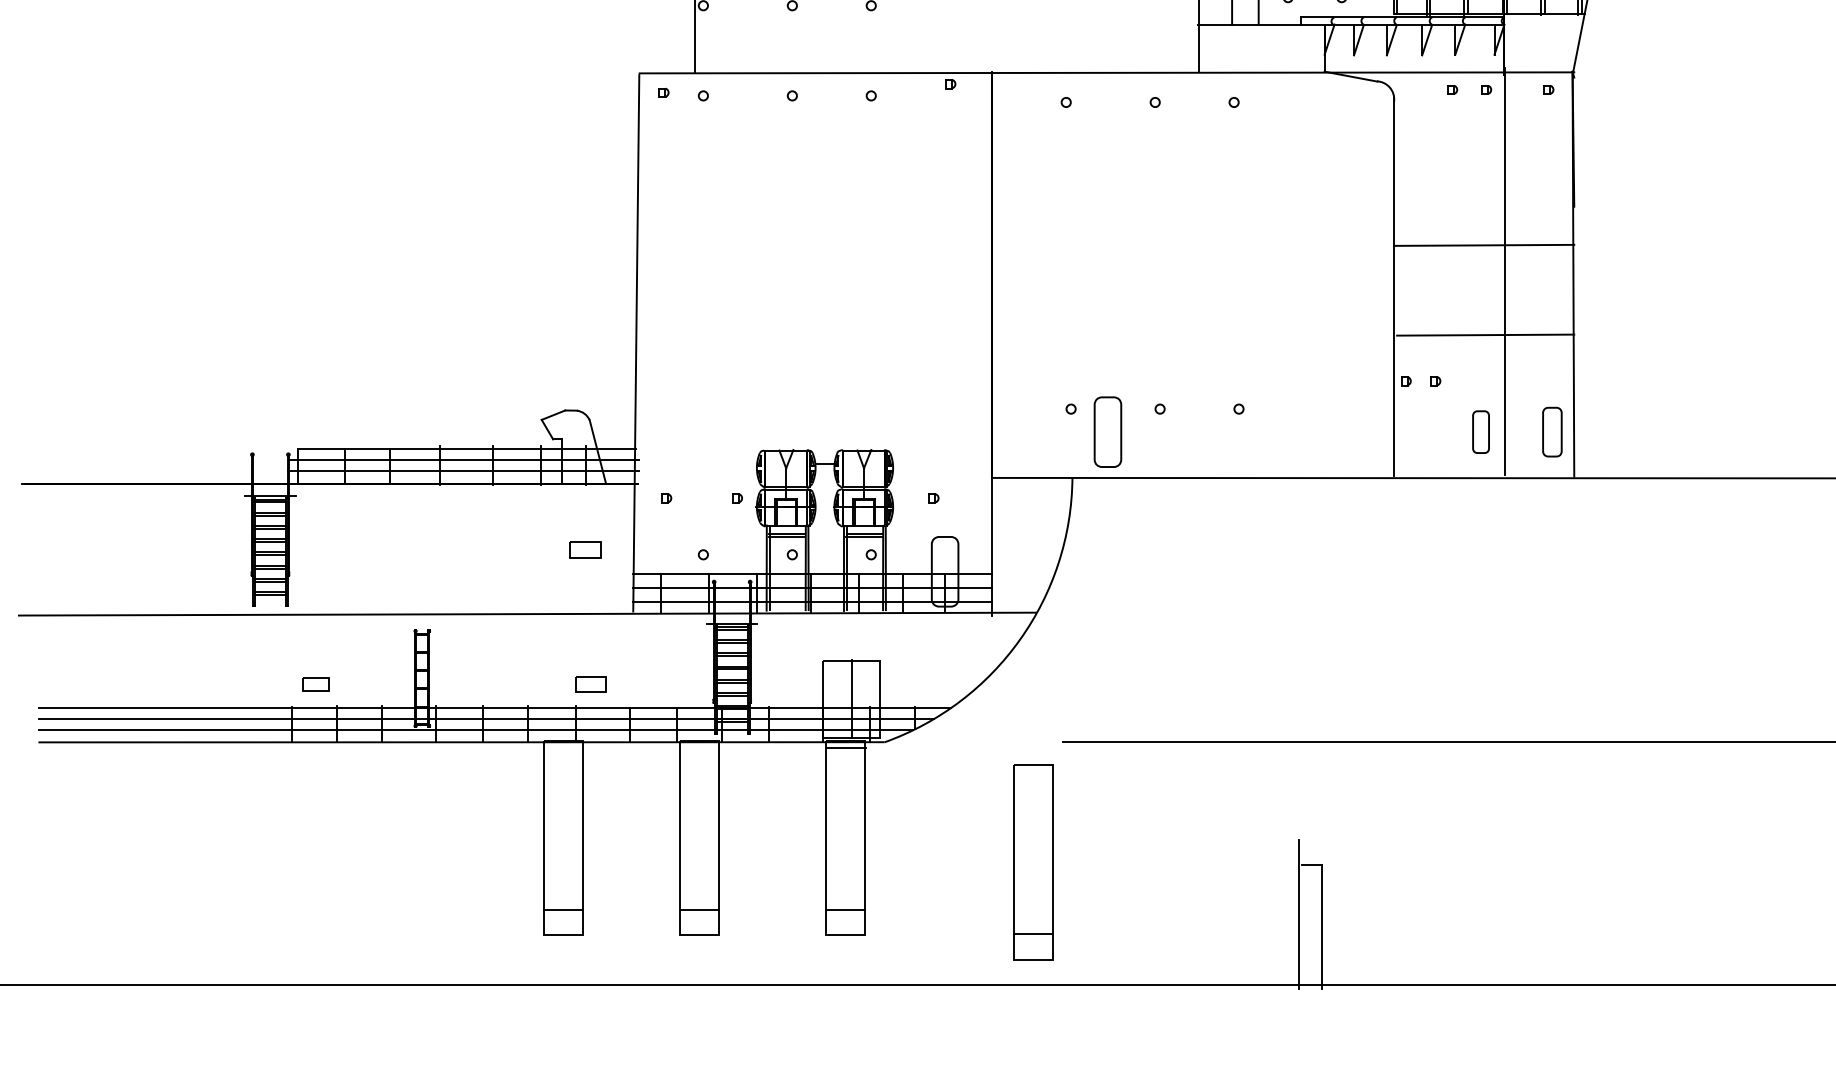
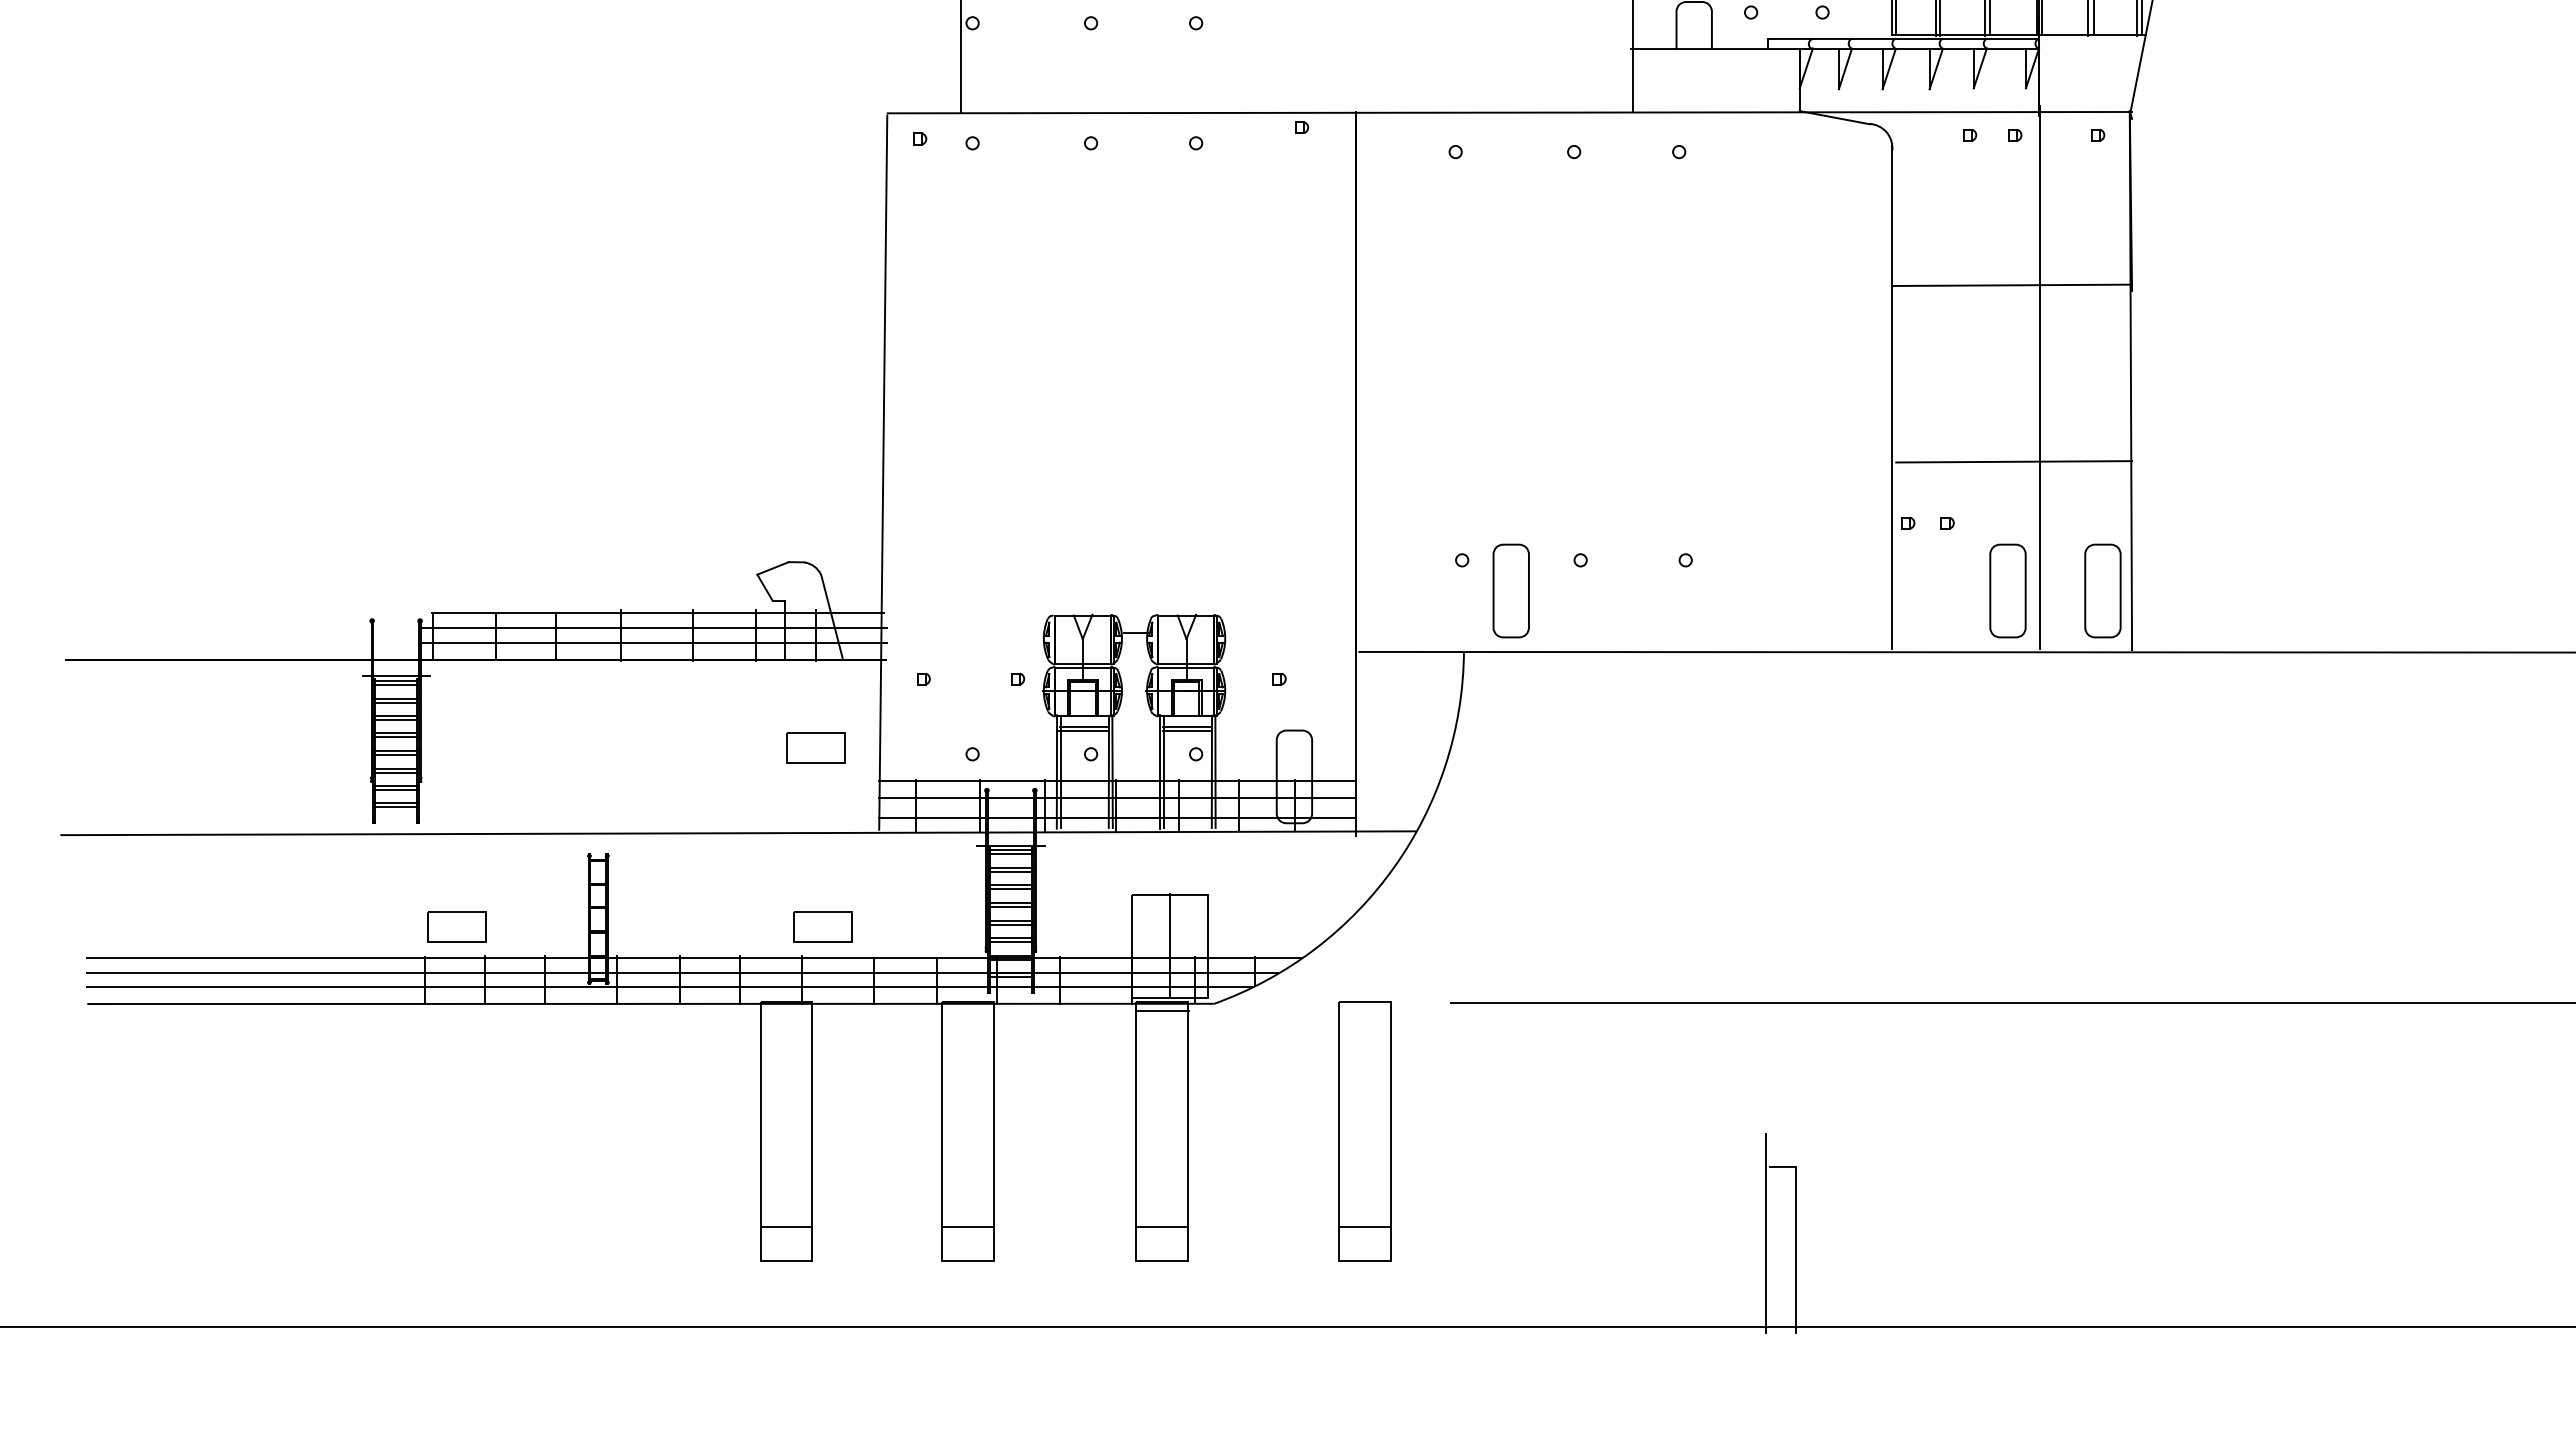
line: (1483, 245) -> (2011, 285), moved
part: (1480, 431) -> (2007, 590), size x1.67
part: (1552, 431) -> (2102, 590), size x1.43
part: (585, 549) -> (815, 747), size x1.43
part: (315, 684) -> (456, 926), size x1.67
part: (590, 684) -> (822, 926), size x1.43
part: (1033, 862) -> (1364, 1131), moved

